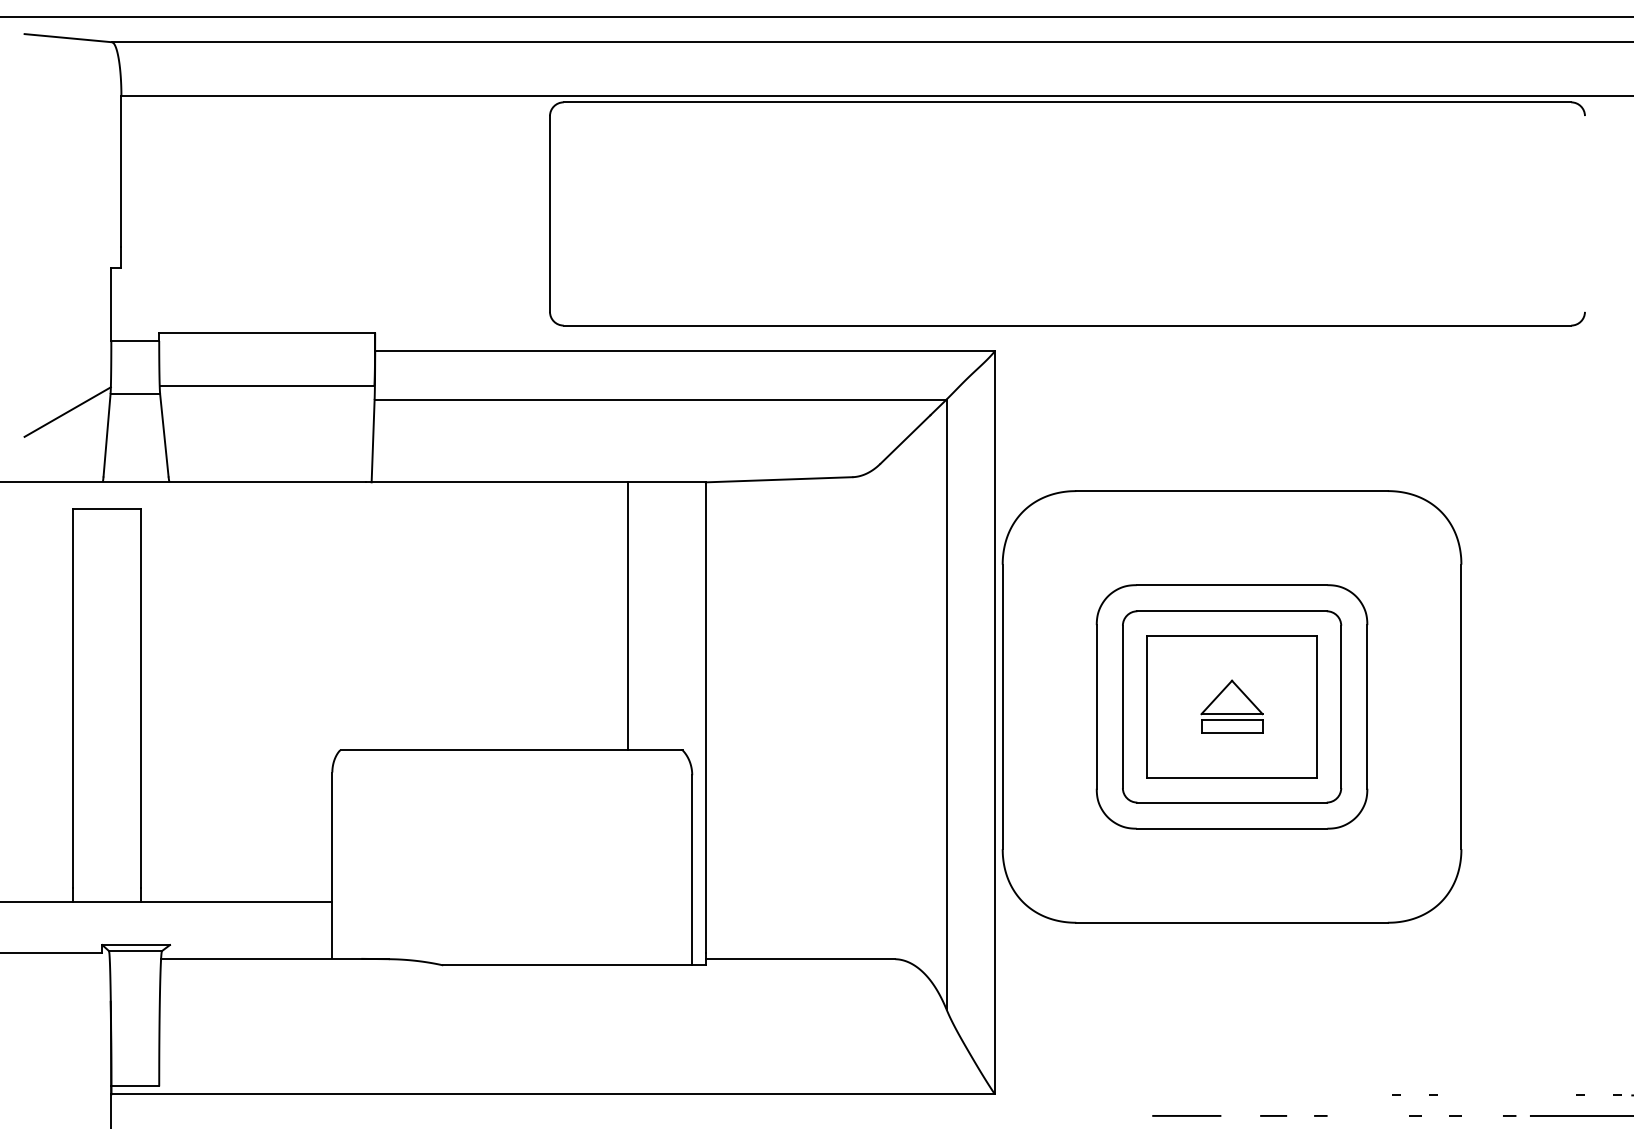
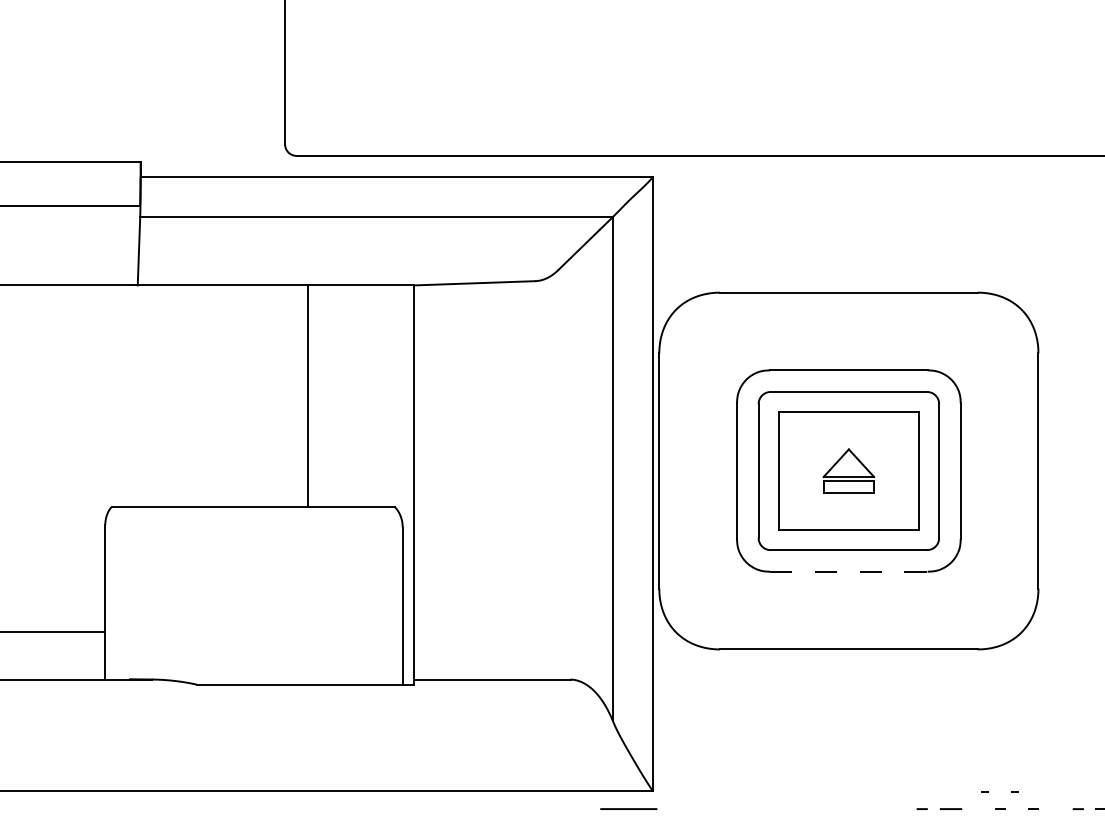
line: (628, 616) -> (307, 396), moved
line: (1232, 828) -> (849, 571), solid -> dashed
line: (1186, 1115) -> (628, 808), moved
line: (1273, 1115) -> (950, 808), moved

